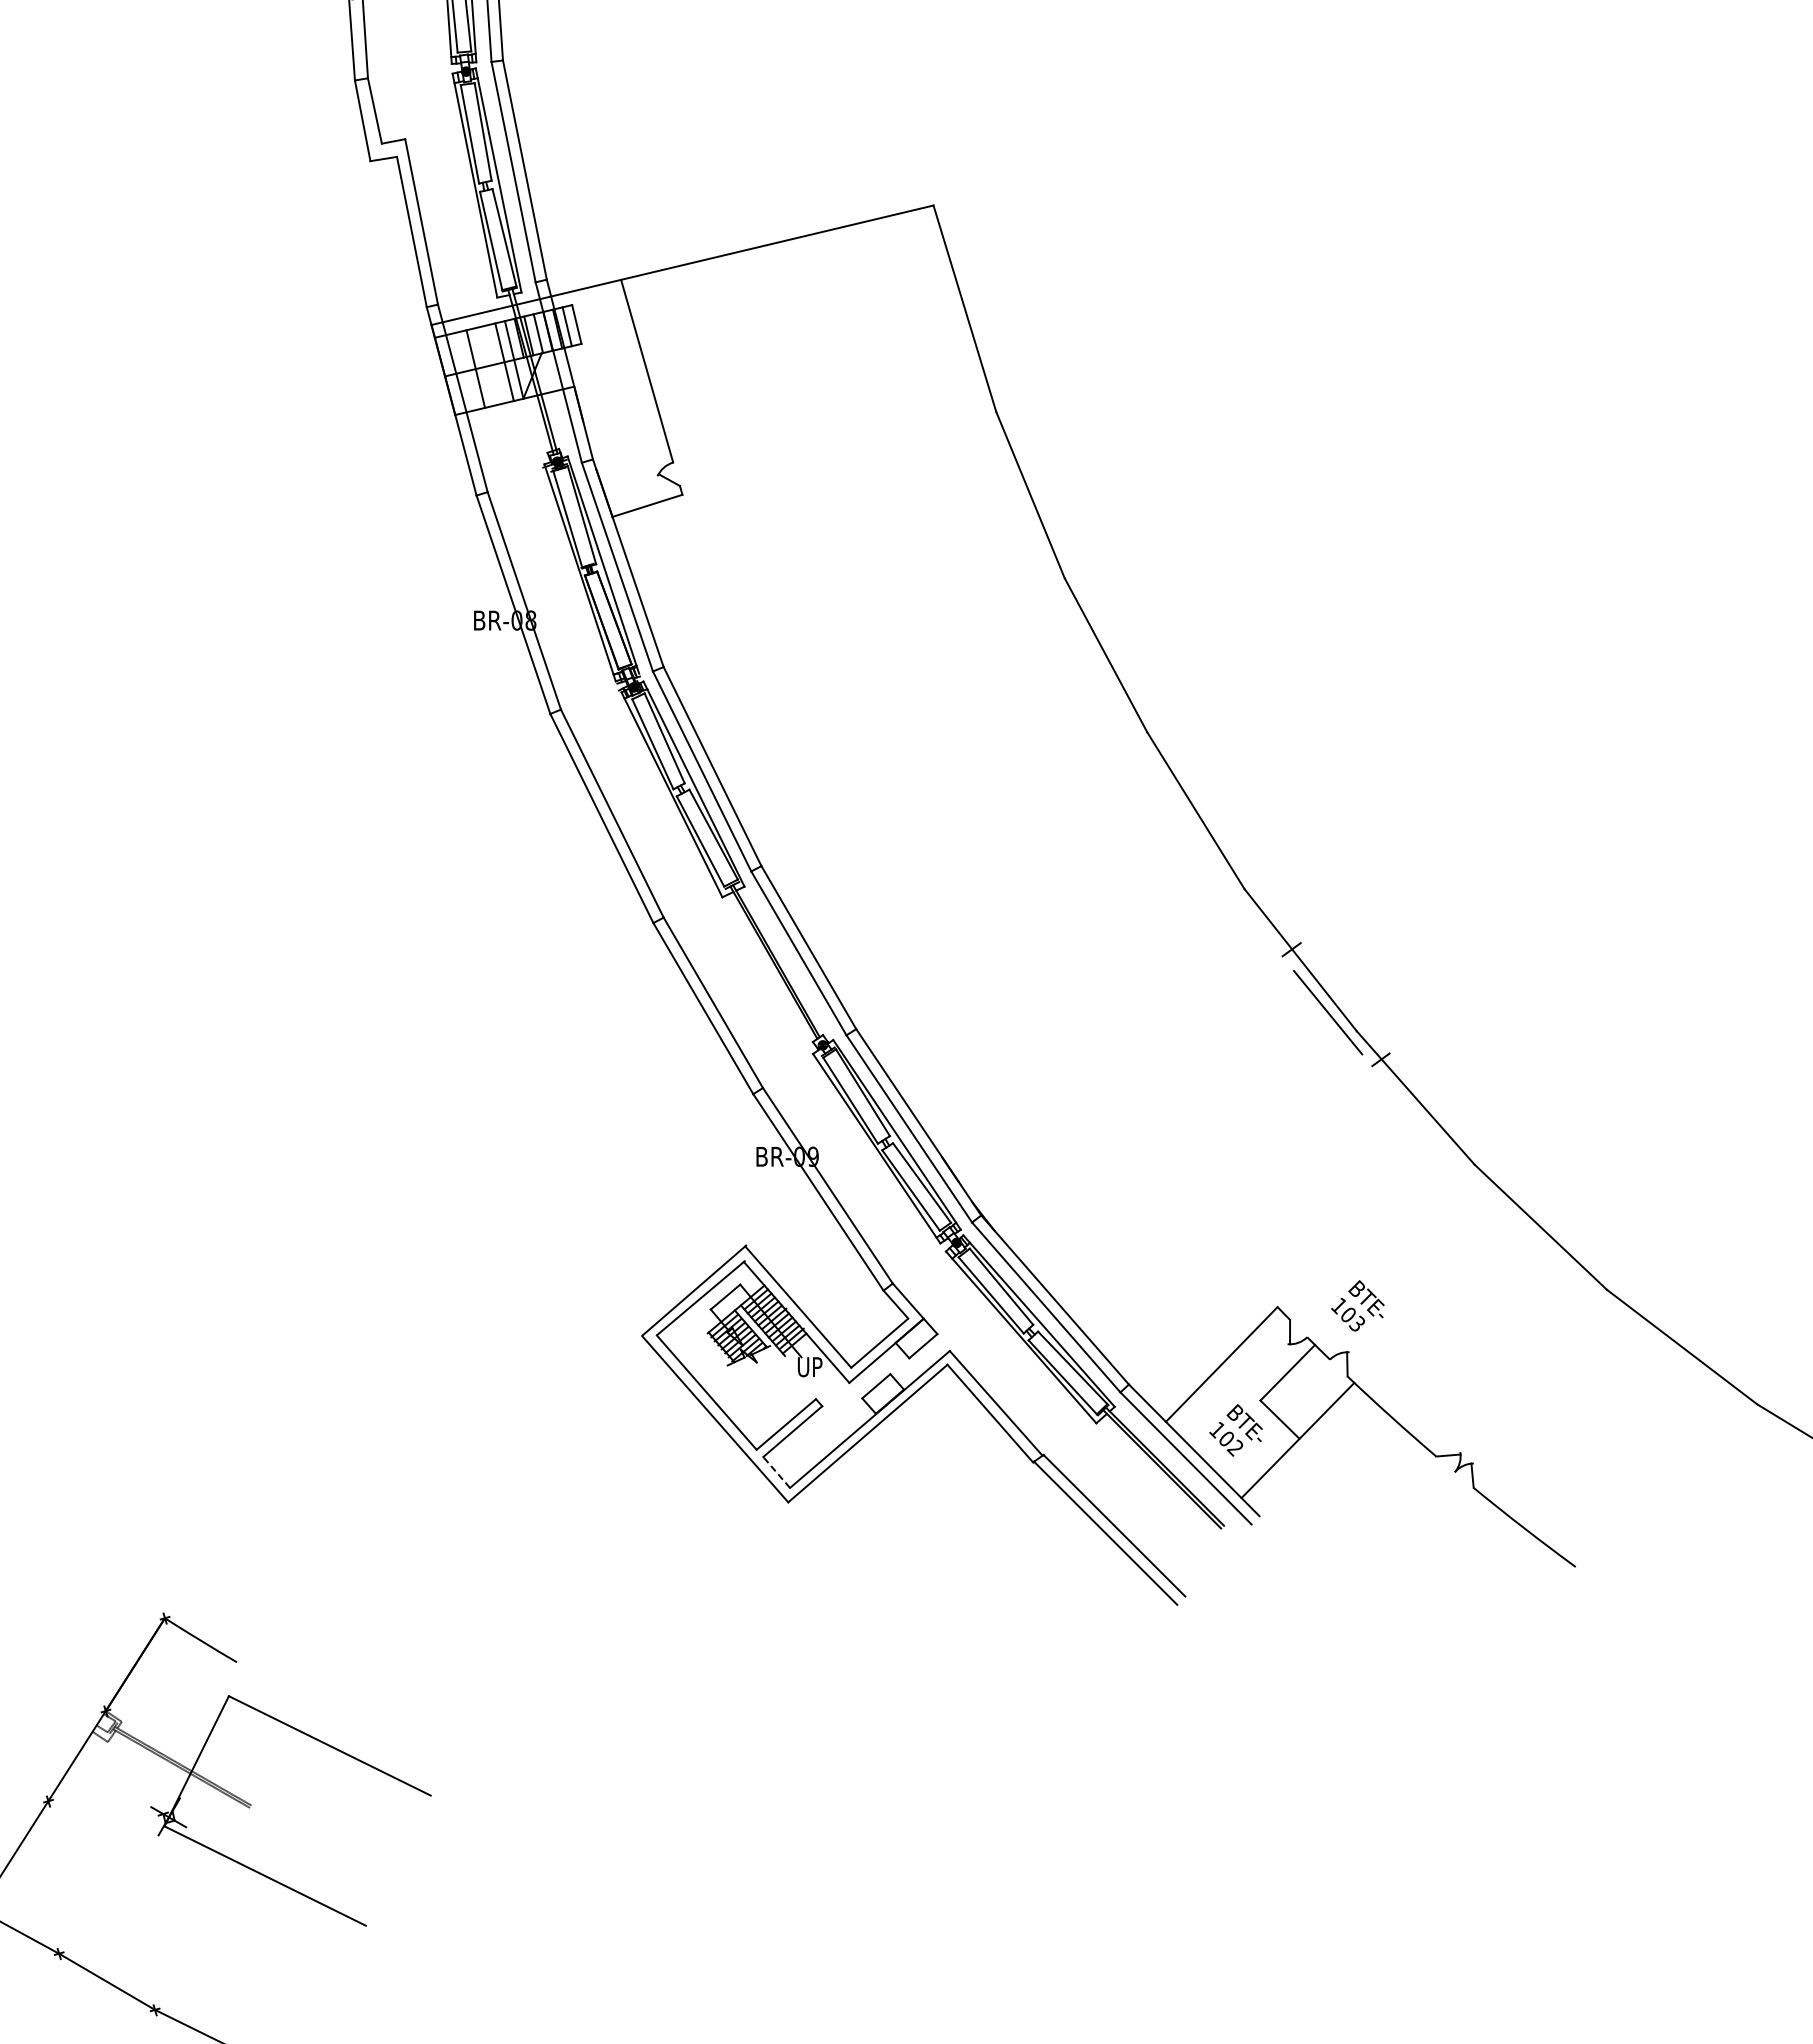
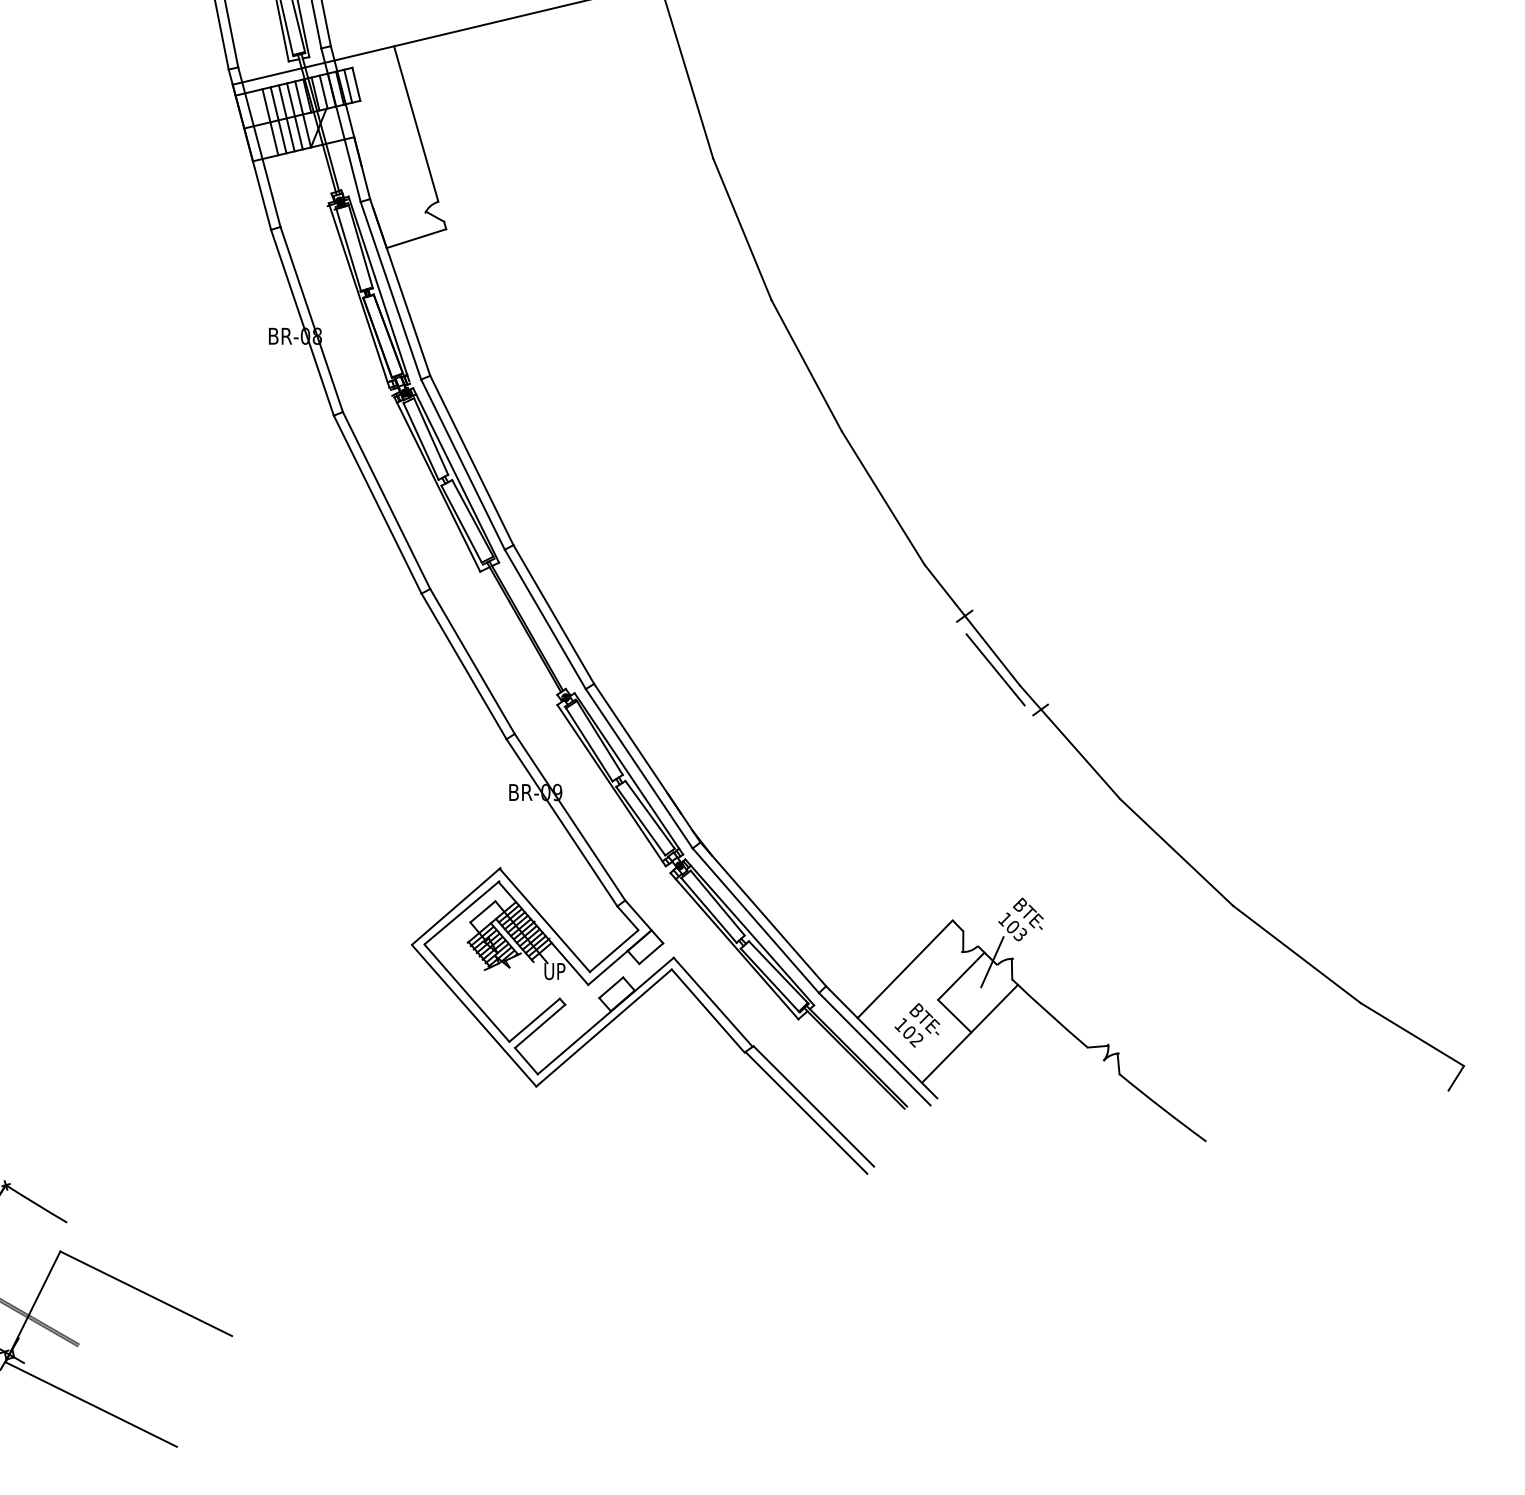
line: (494, 364) -> (286, 118), added
line: (485, 366) -> (278, 120), added
line: (1324, 1355) -> (992, 961), added
line: (776, 1472) -> (526, 1061), dashed -> solid

